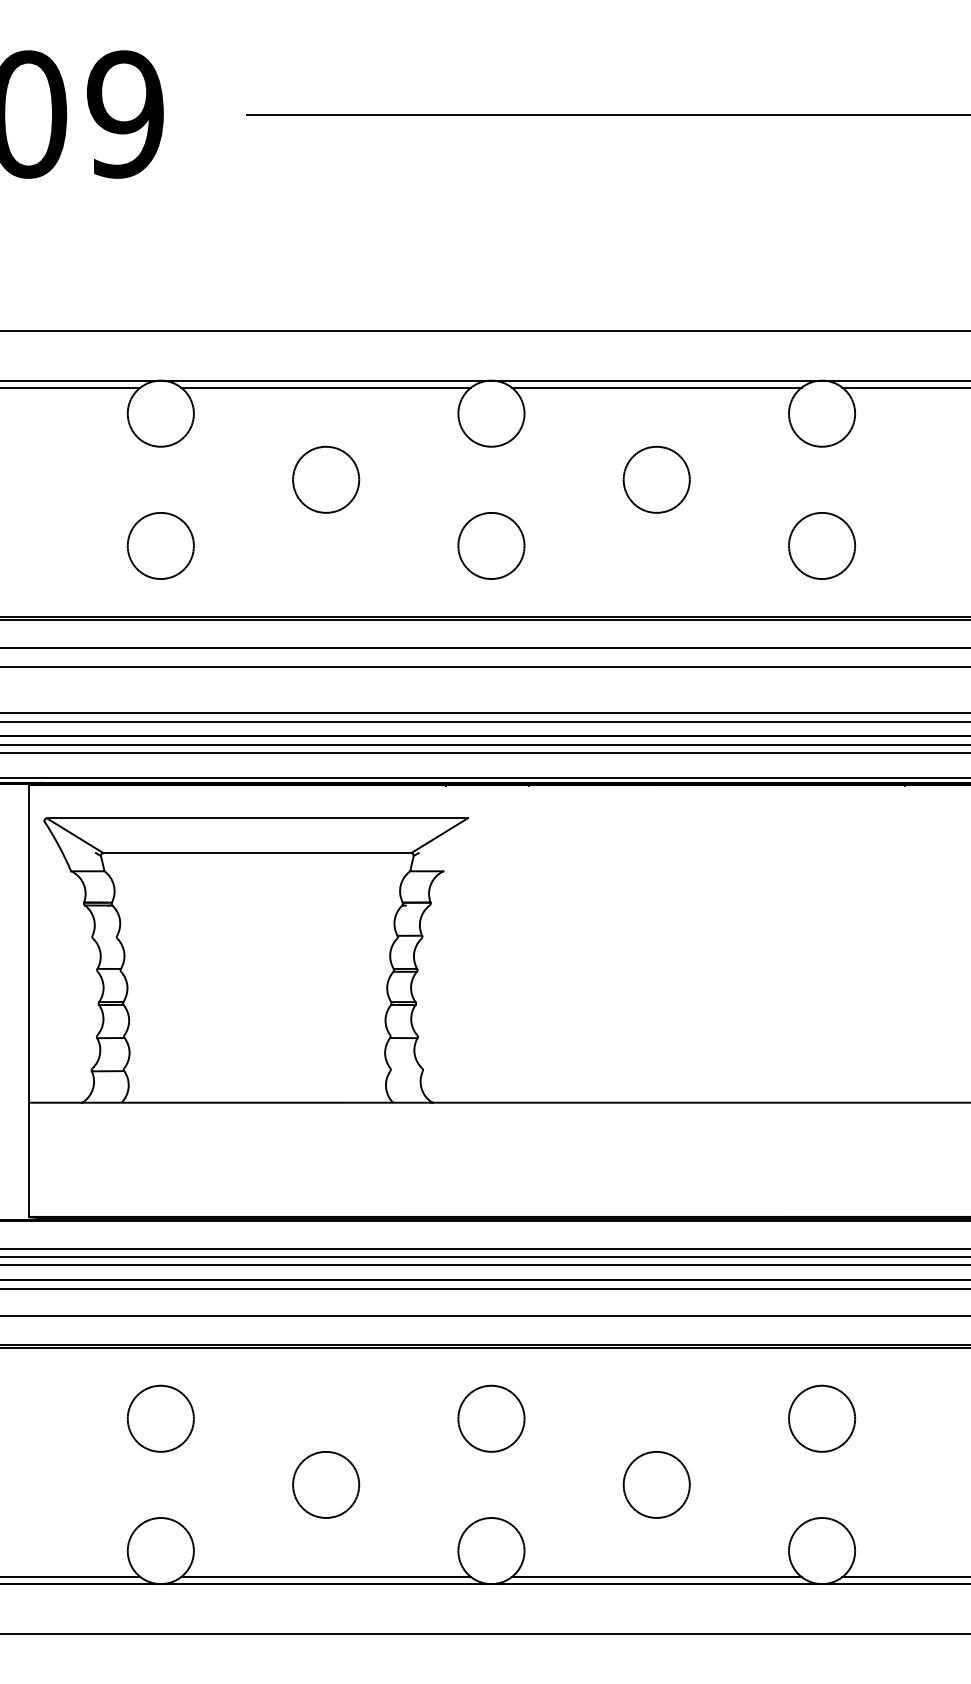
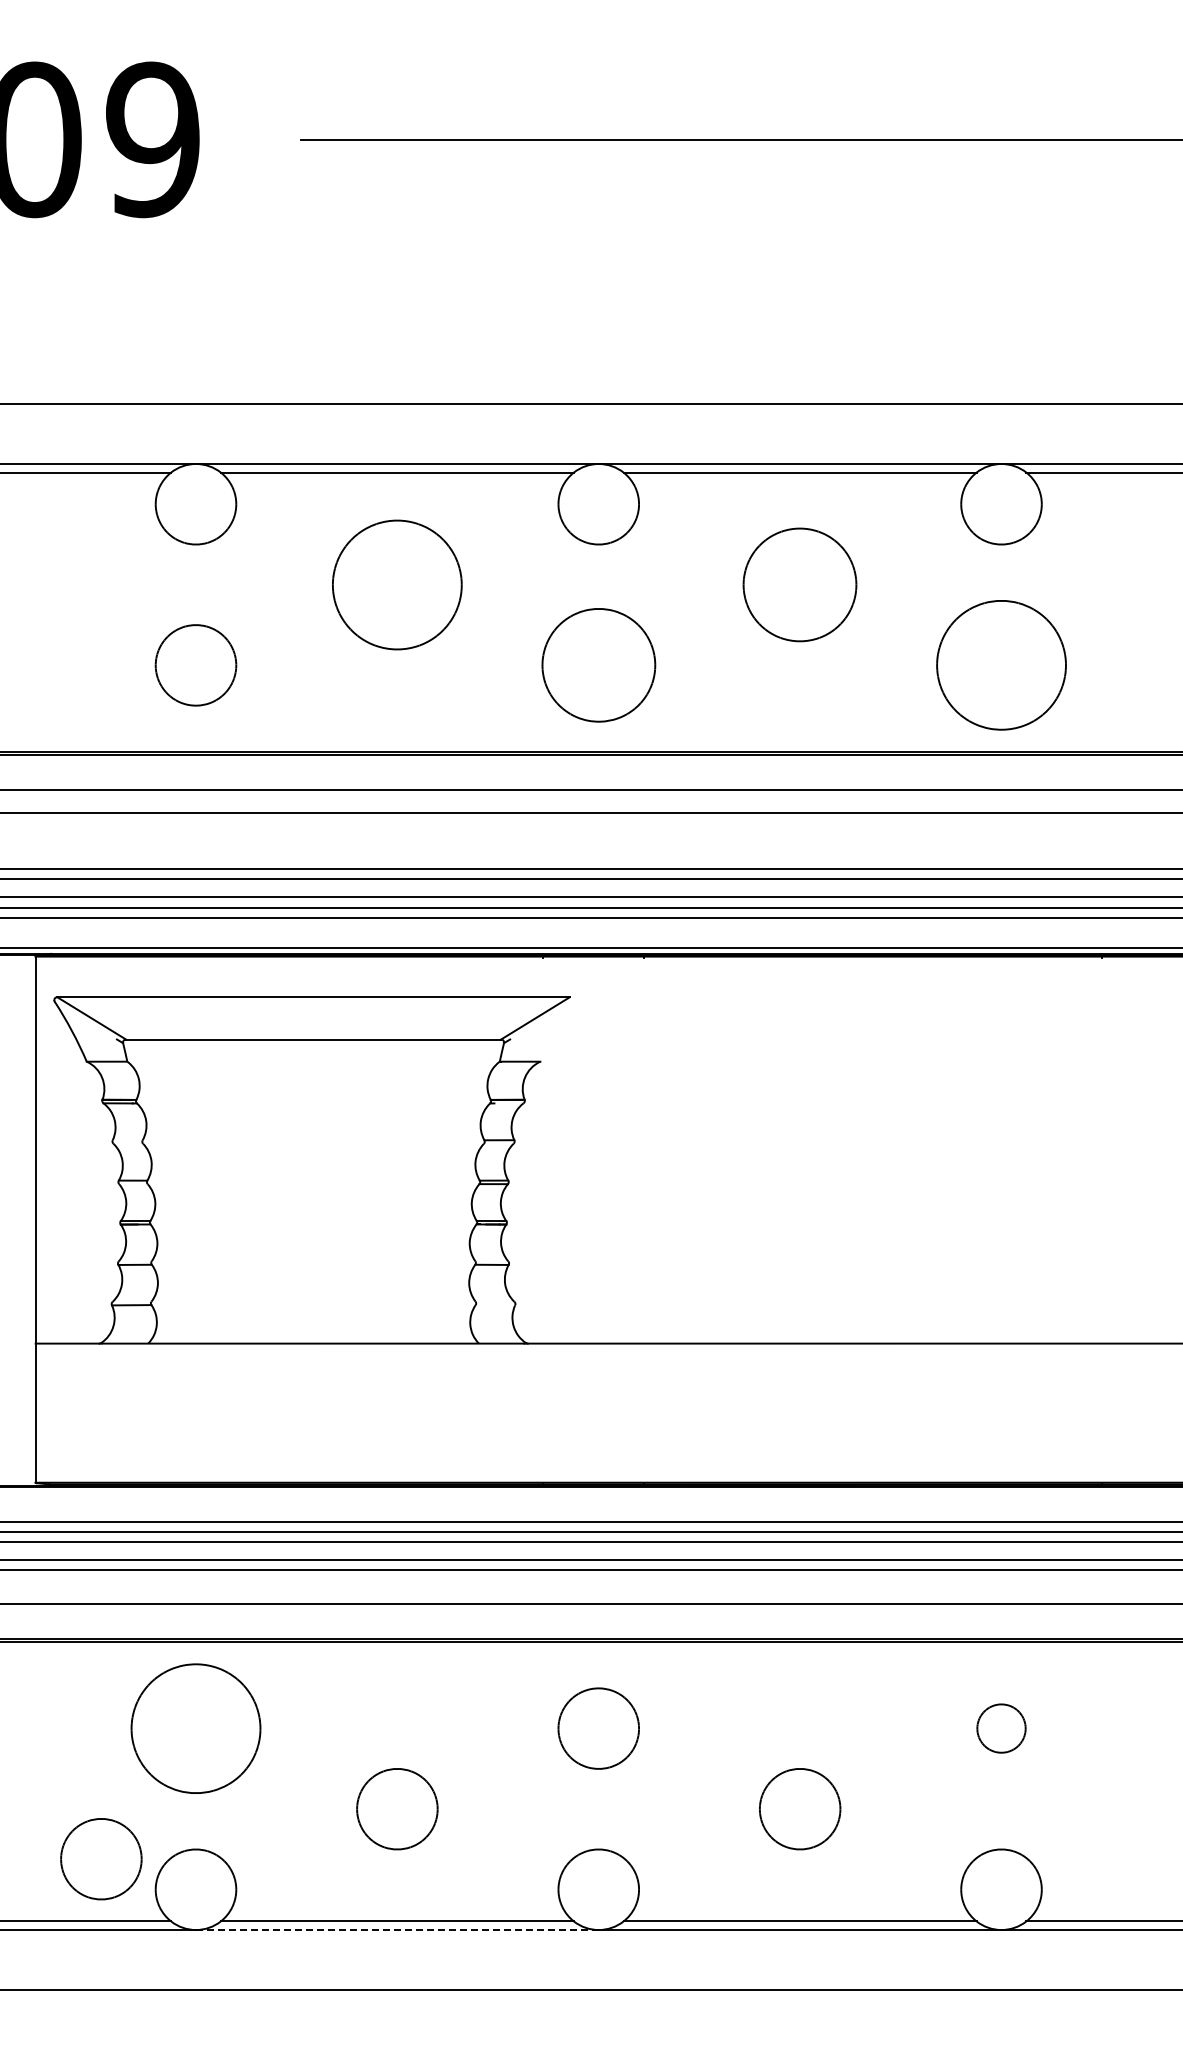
part: (326, 479) -> (397, 584), size x1.6
part: (657, 479) -> (800, 584), size x1.4
part: (491, 546) -> (598, 665), size x1.4
part: (822, 546) -> (1001, 665), size x1.6
part: (160, 1418) -> (195, 1728), size x1.6
part: (822, 1418) -> (1001, 1728), size x0.6
part: (83, 1526) -> (101, 1859), added
line: (325, 1584) -> (396, 1930), solid -> dashed

